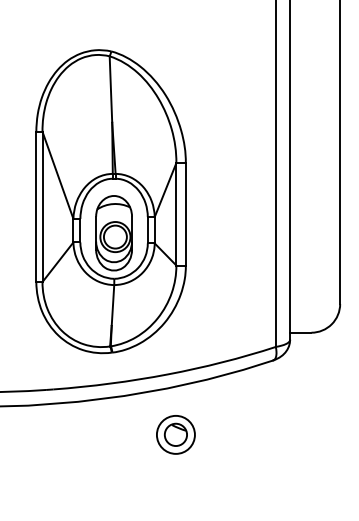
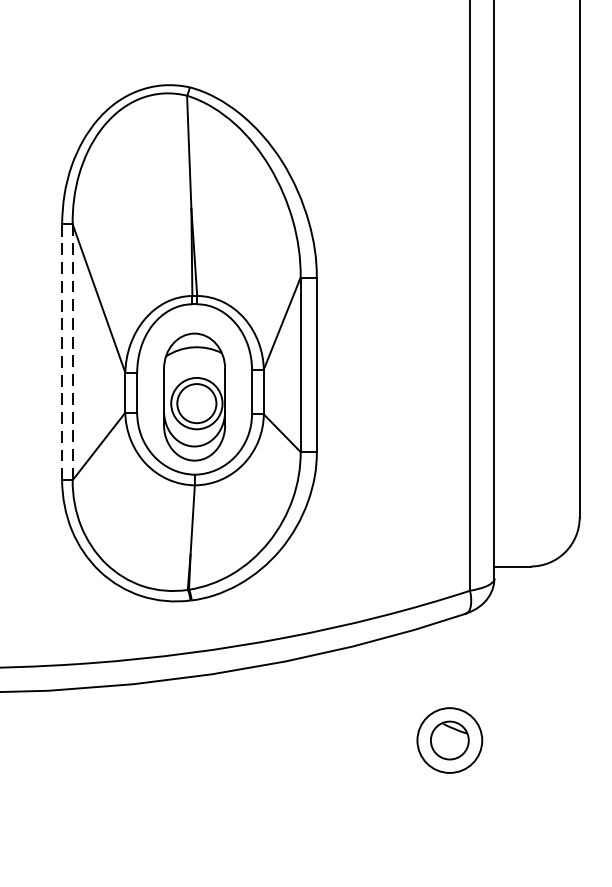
line: (36, 206) -> (62, 351), solid -> dashed
line: (42, 207) -> (72, 353), solid -> dashed
part: (175, 434) -> (449, 739), moved

